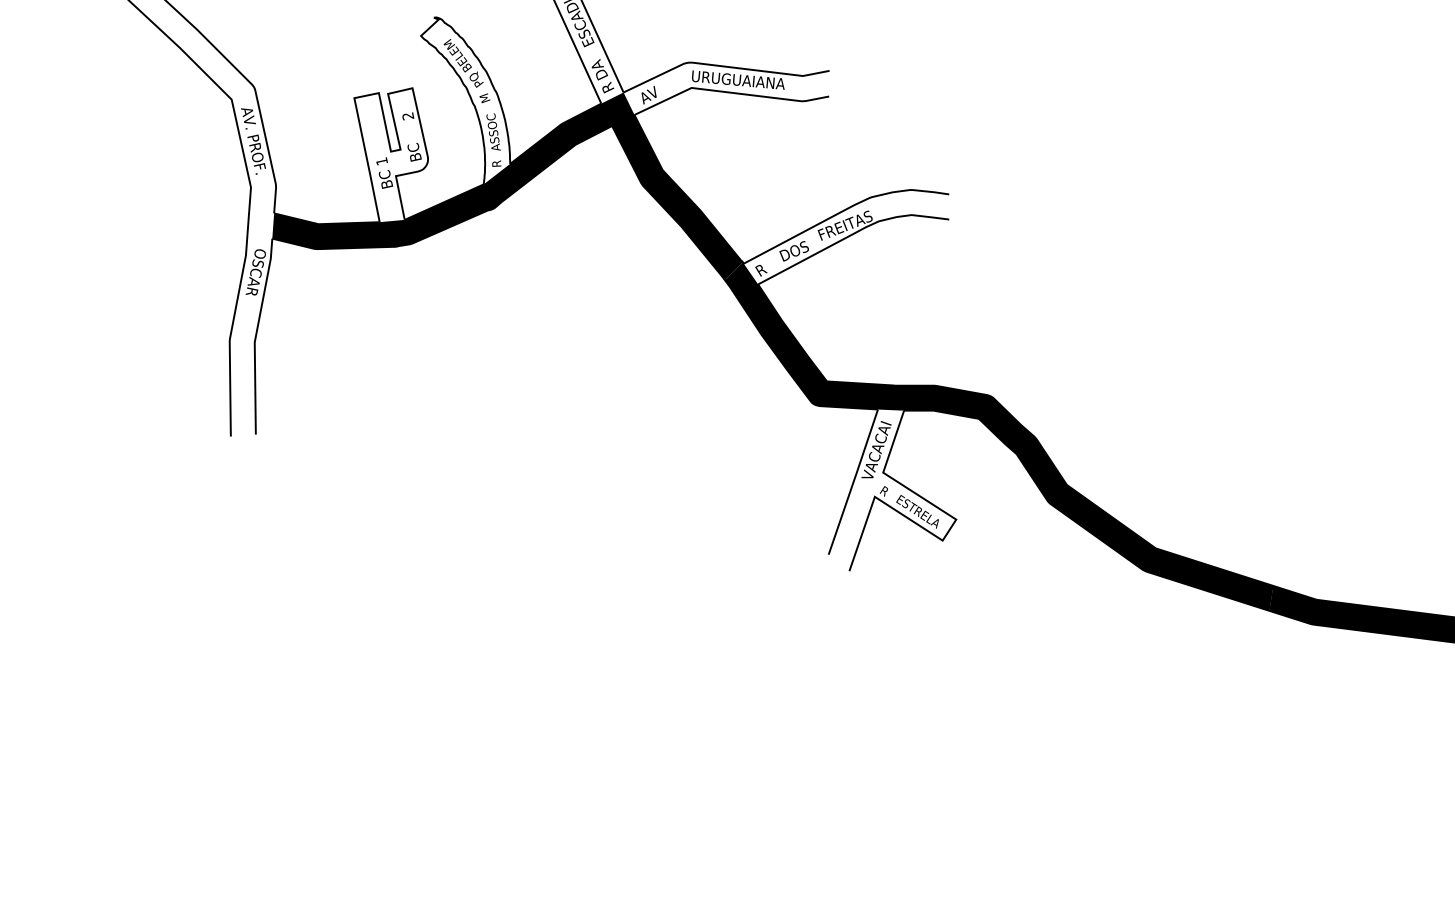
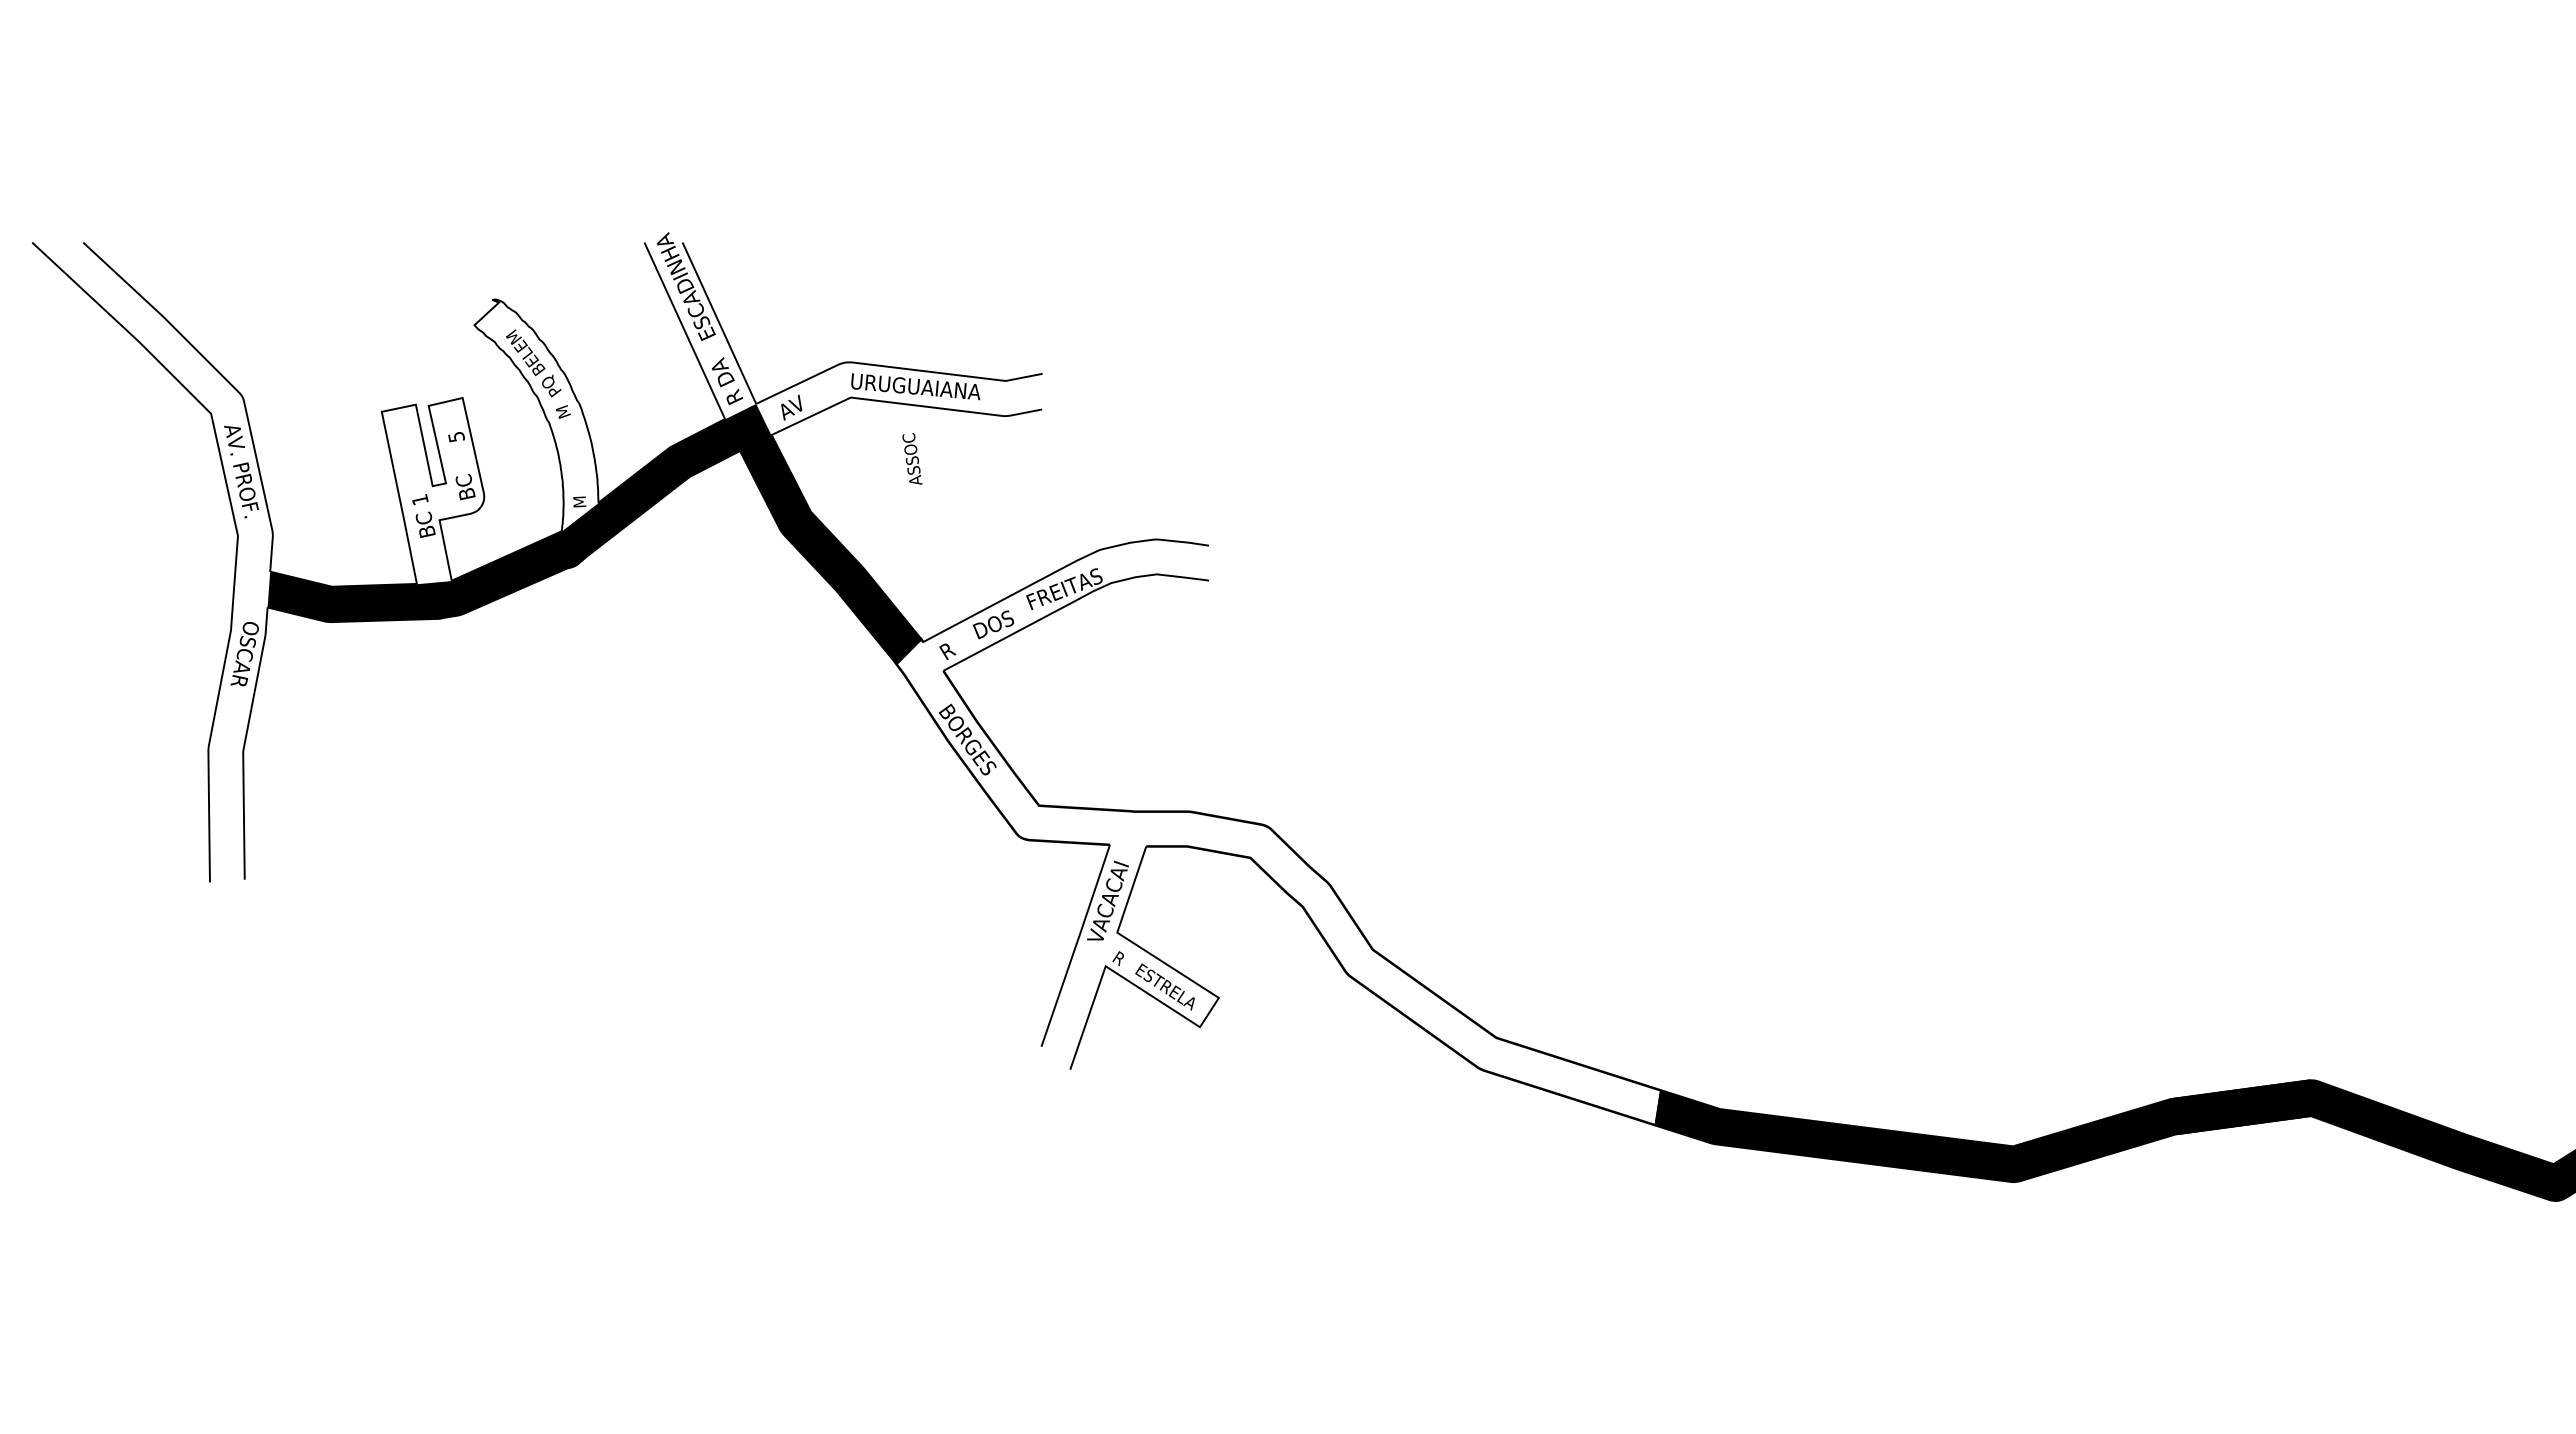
text: (408, 115) -> (456, 436), 2 -> 5
text: (493, 131) -> (912, 458), moved
text: (496, 161) -> (579, 500), R -> M
fill: (999, 436) -> (1278, 882), removed

